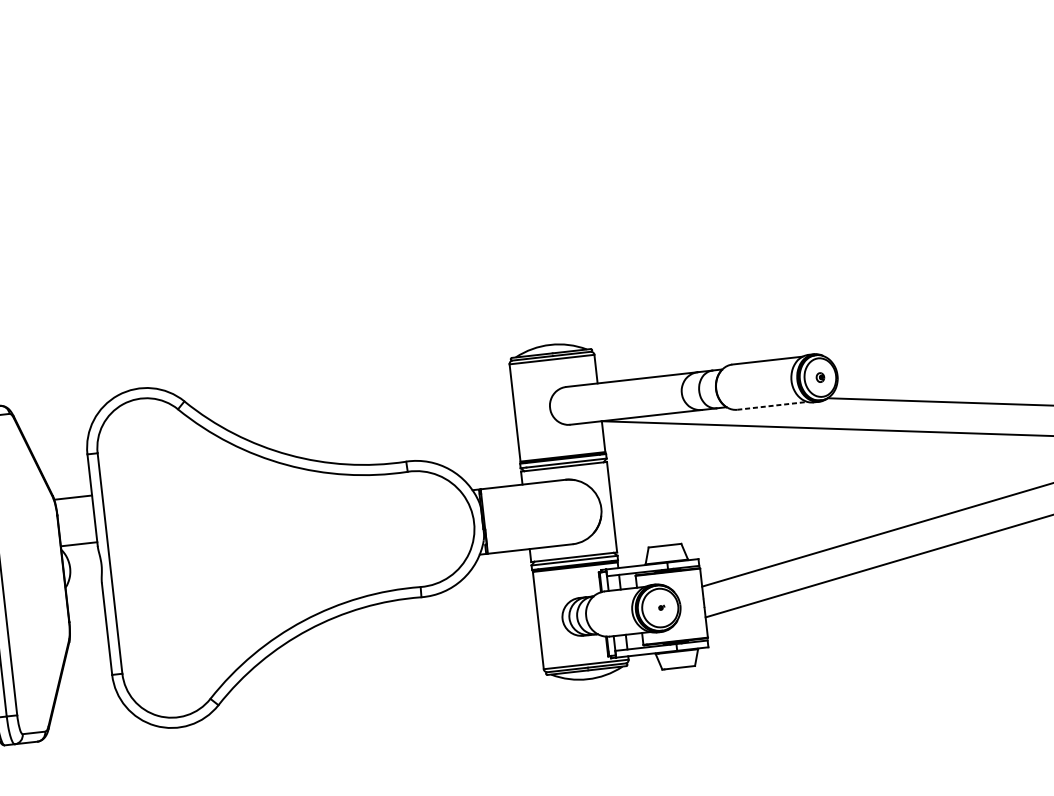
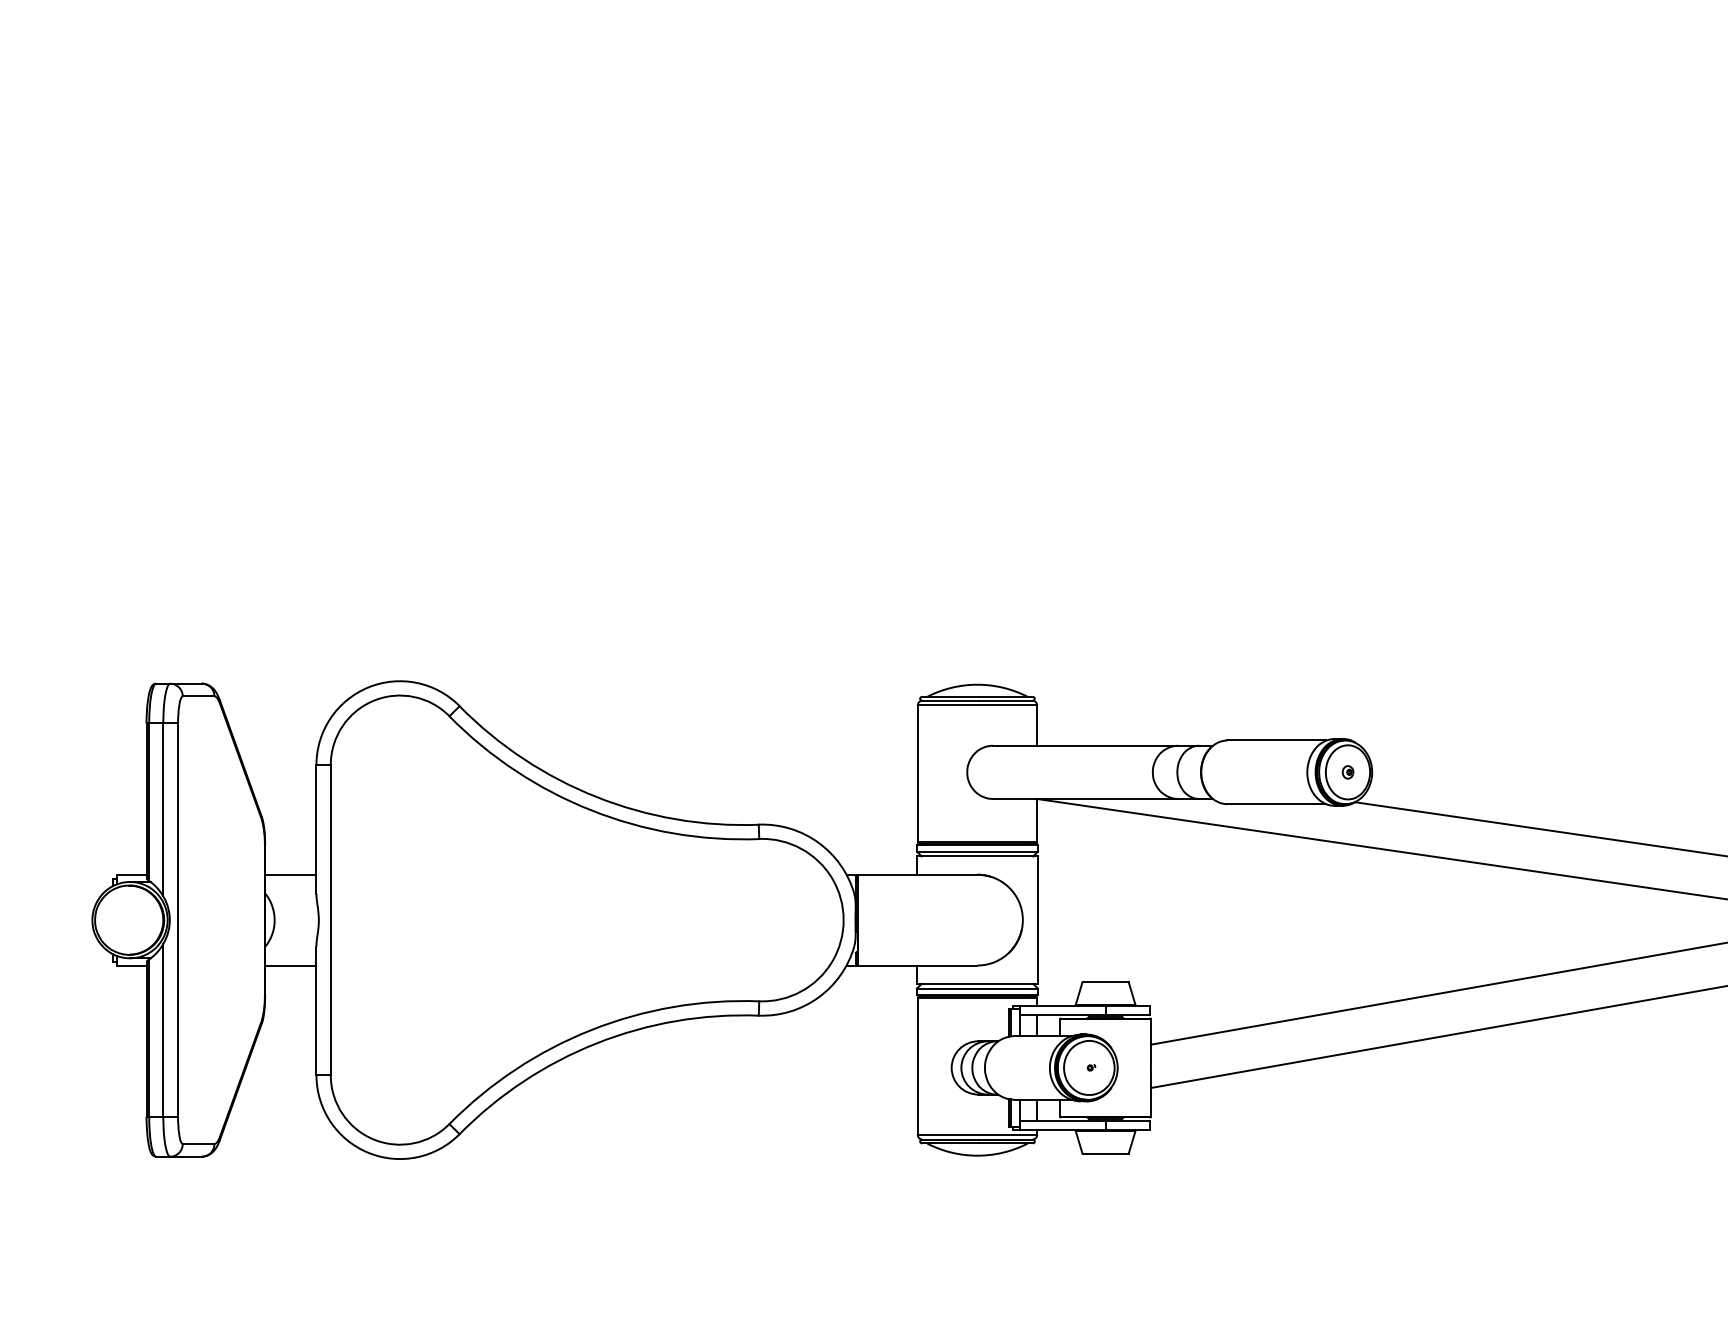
line: (772, 406) -> (1277, 804), dashed -> solid
line: (73, 497) -> (290, 874), moved
line: (78, 544) -> (290, 965), moved

